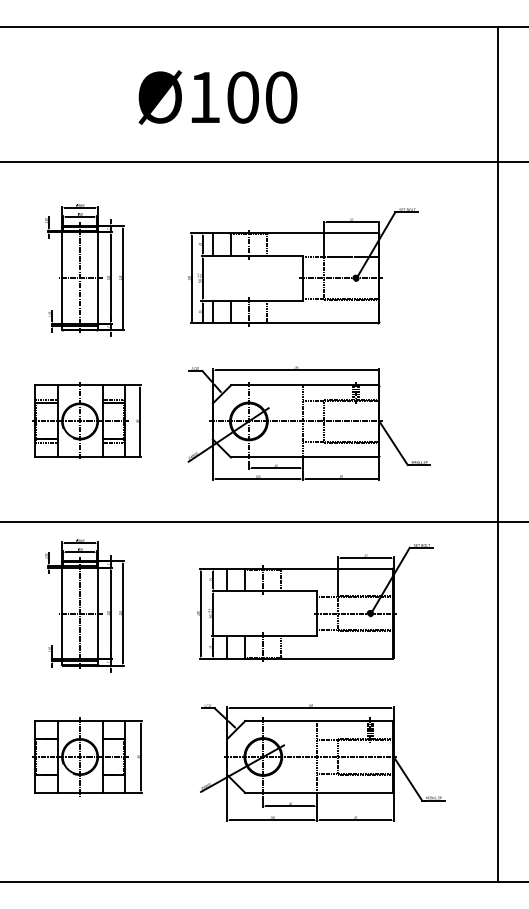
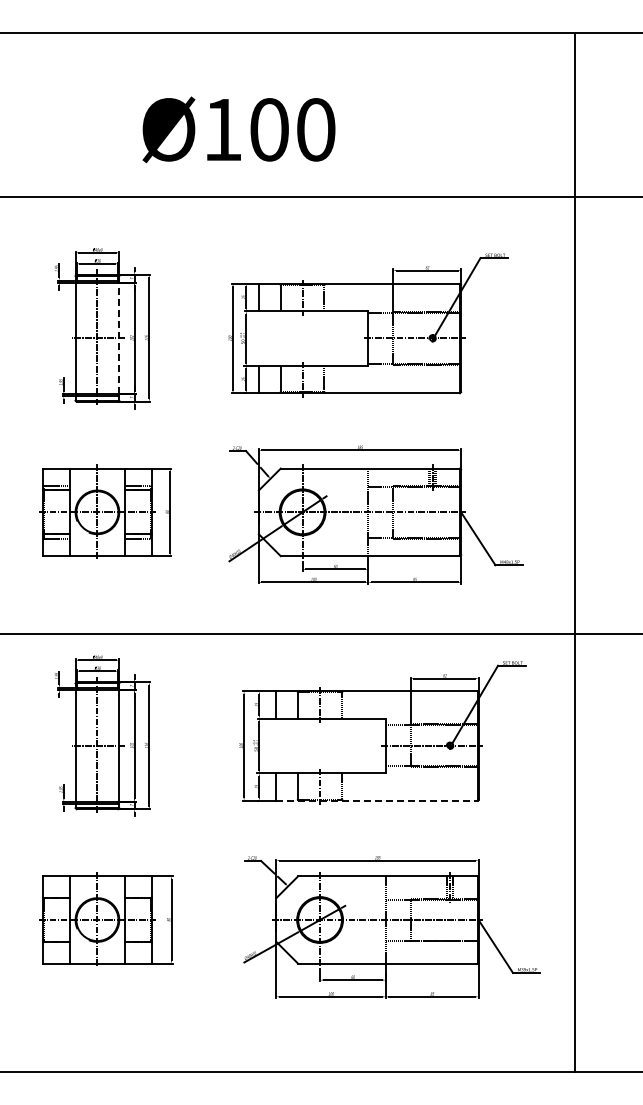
text: (217, 97) -> (238, 129), moved
line: (98, 278) -> (119, 338), solid -> dashed
line: (498, 454) -> (575, 552), moved
line: (309, 658) -> (376, 800), solid -> dashed

